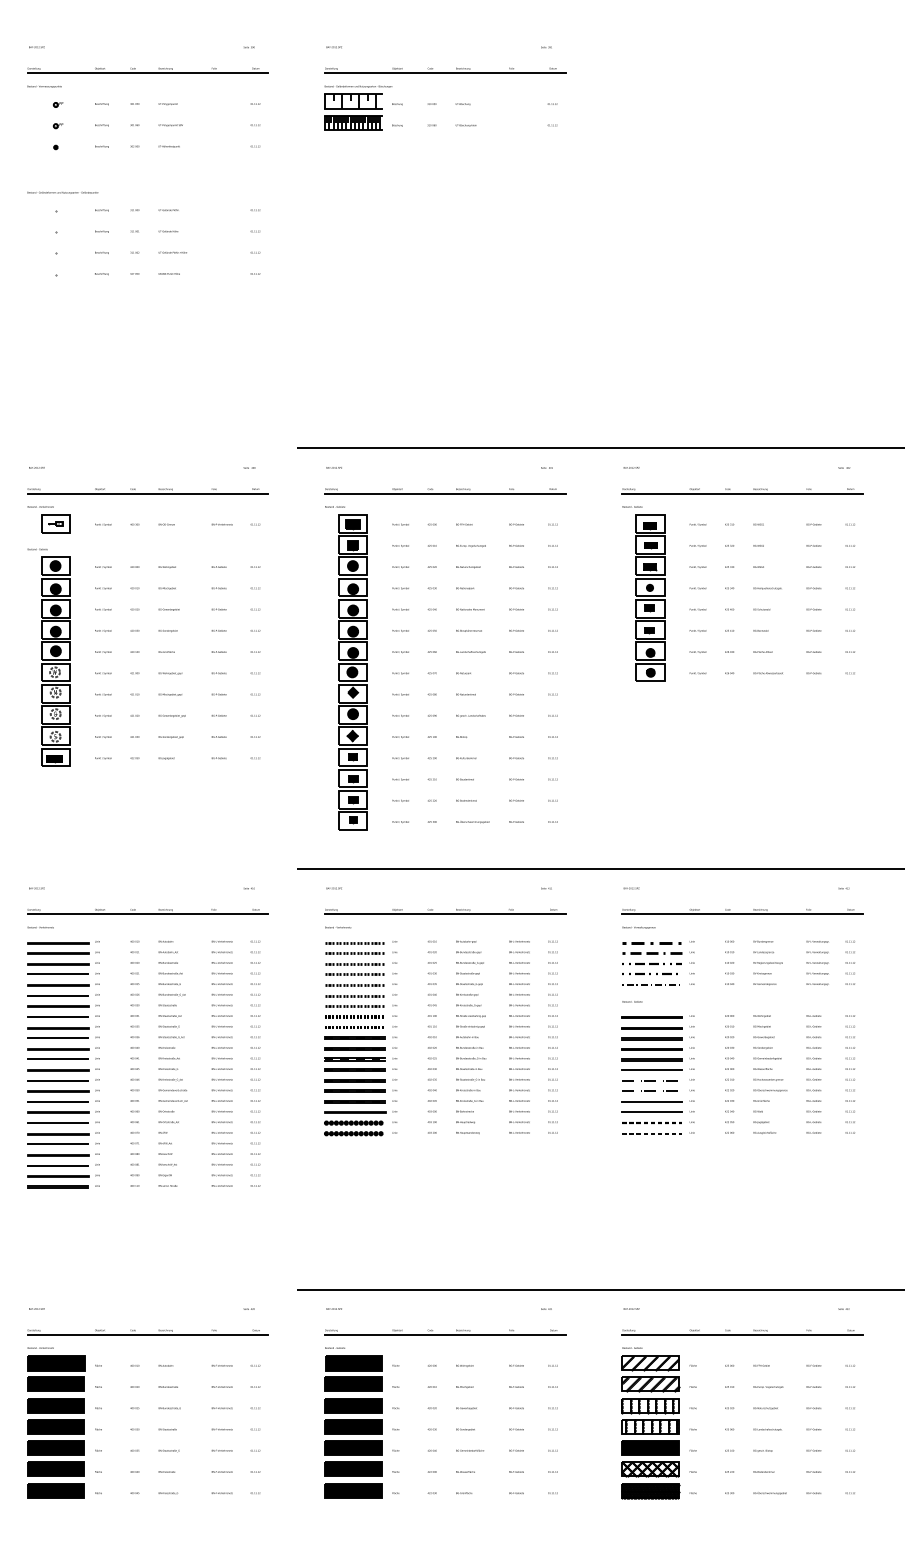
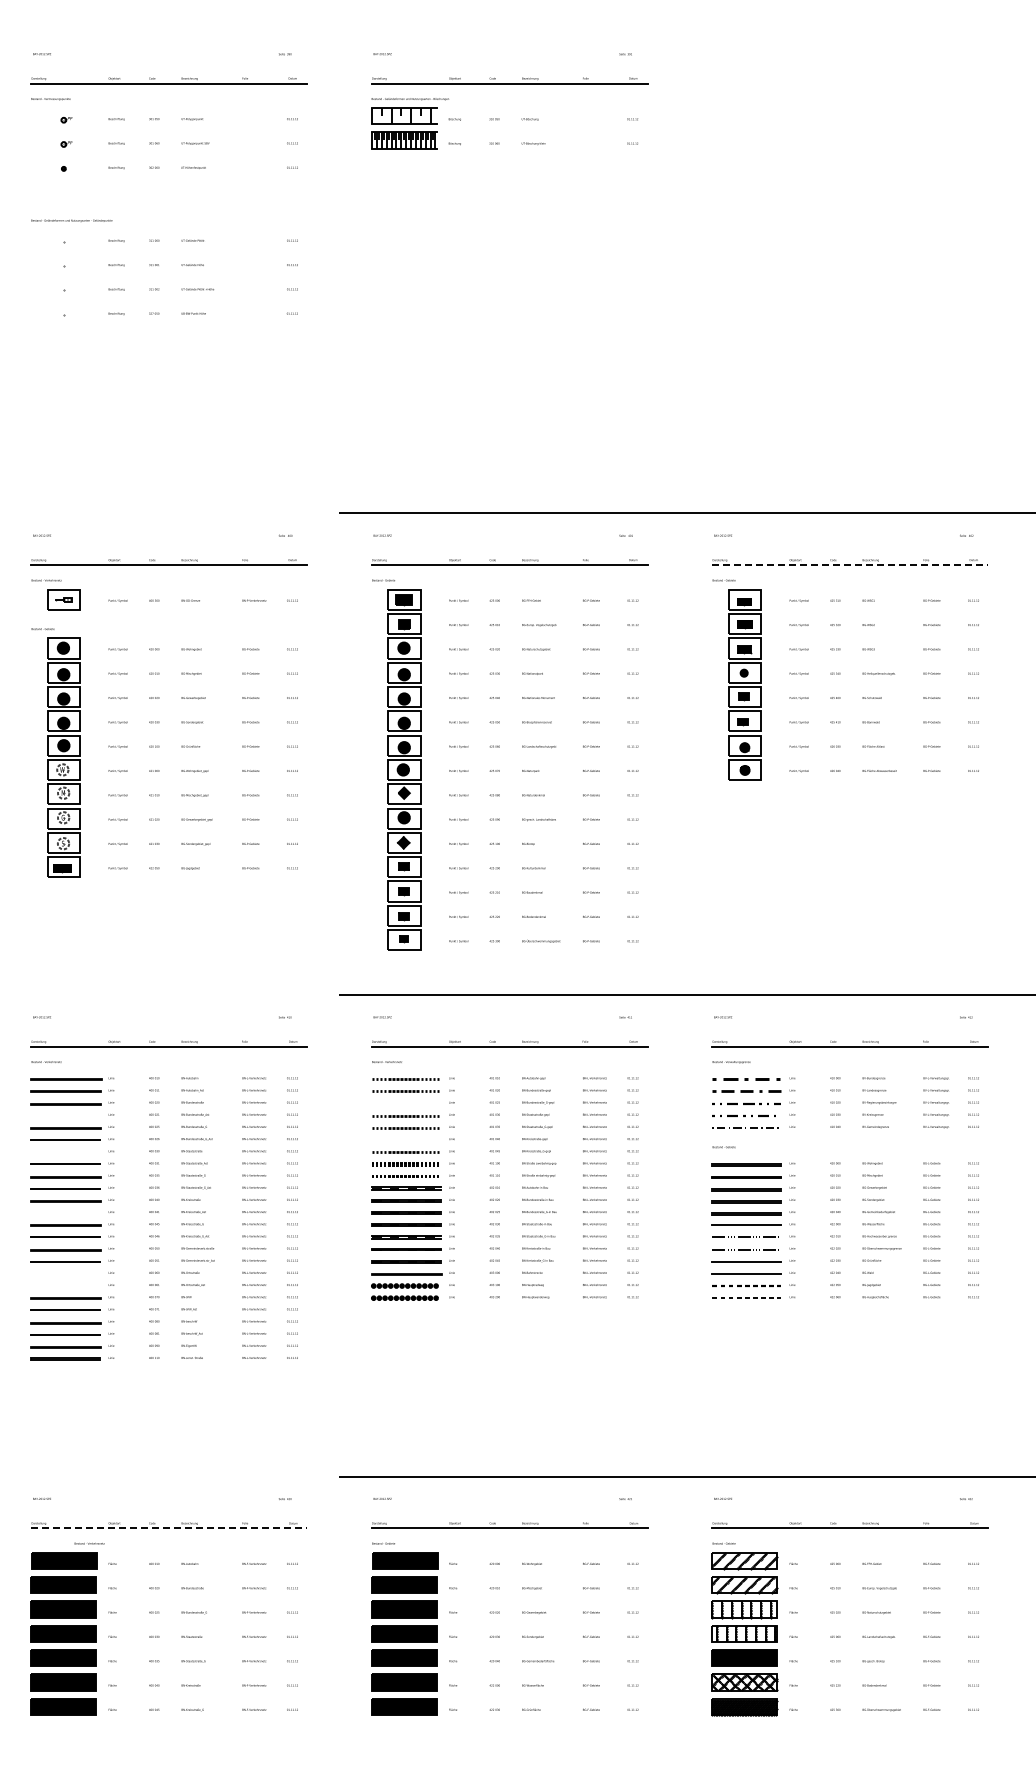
line: (742, 493) -> (850, 565), solid -> dashed
line: (354, 963) -> (405, 1103), removed
line: (57, 974) -> (65, 1115), removed
line: (354, 996) -> (405, 1140), removed
line: (57, 1006) -> (65, 1152), removed
line: (57, 1059) -> (65, 1213), removed
line: (57, 1112) -> (65, 1273), removed
line: (57, 1123) -> (65, 1286), removed
line: (148, 1334) -> (169, 1528), solid -> dashed
text: (40, 1347) -> (89, 1543), moved

